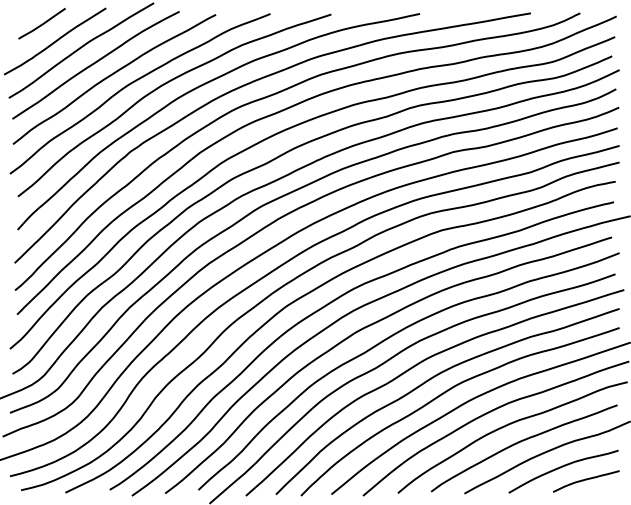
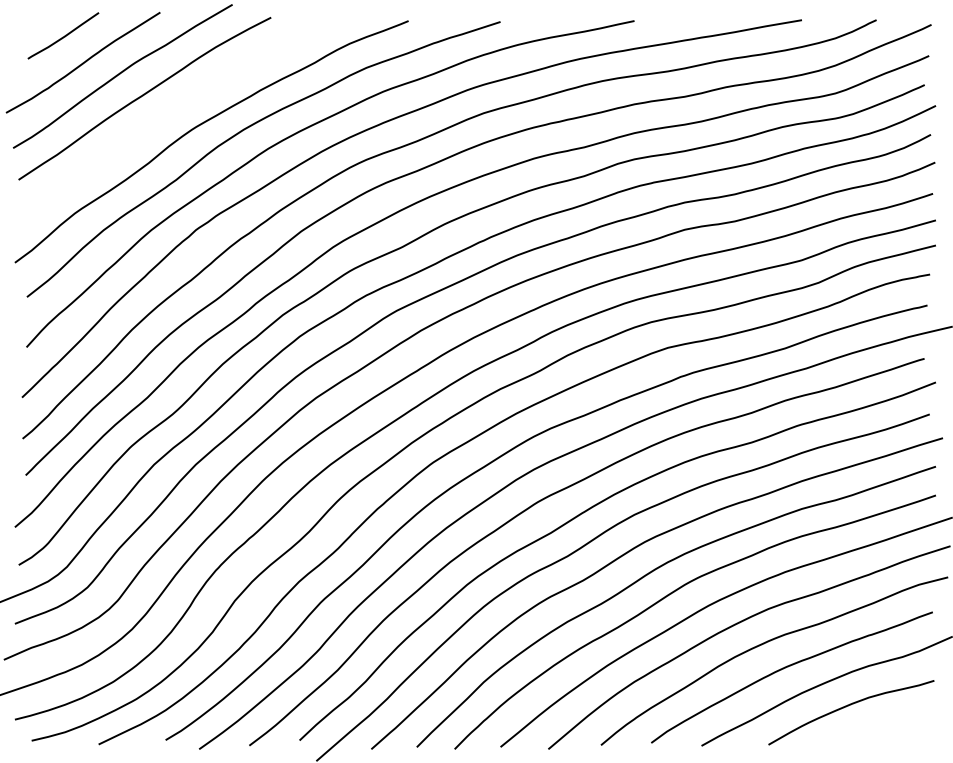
curve: (112, 75) -> (169, 114), removed
curve: (586, 480) -> (885, 725), removed

